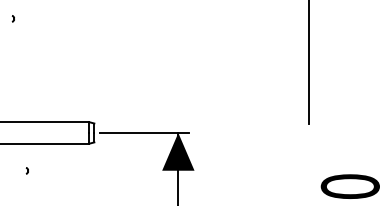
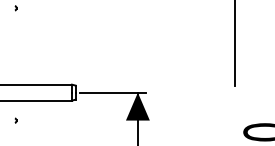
part: (26, 170) -> (15, 120), moved

